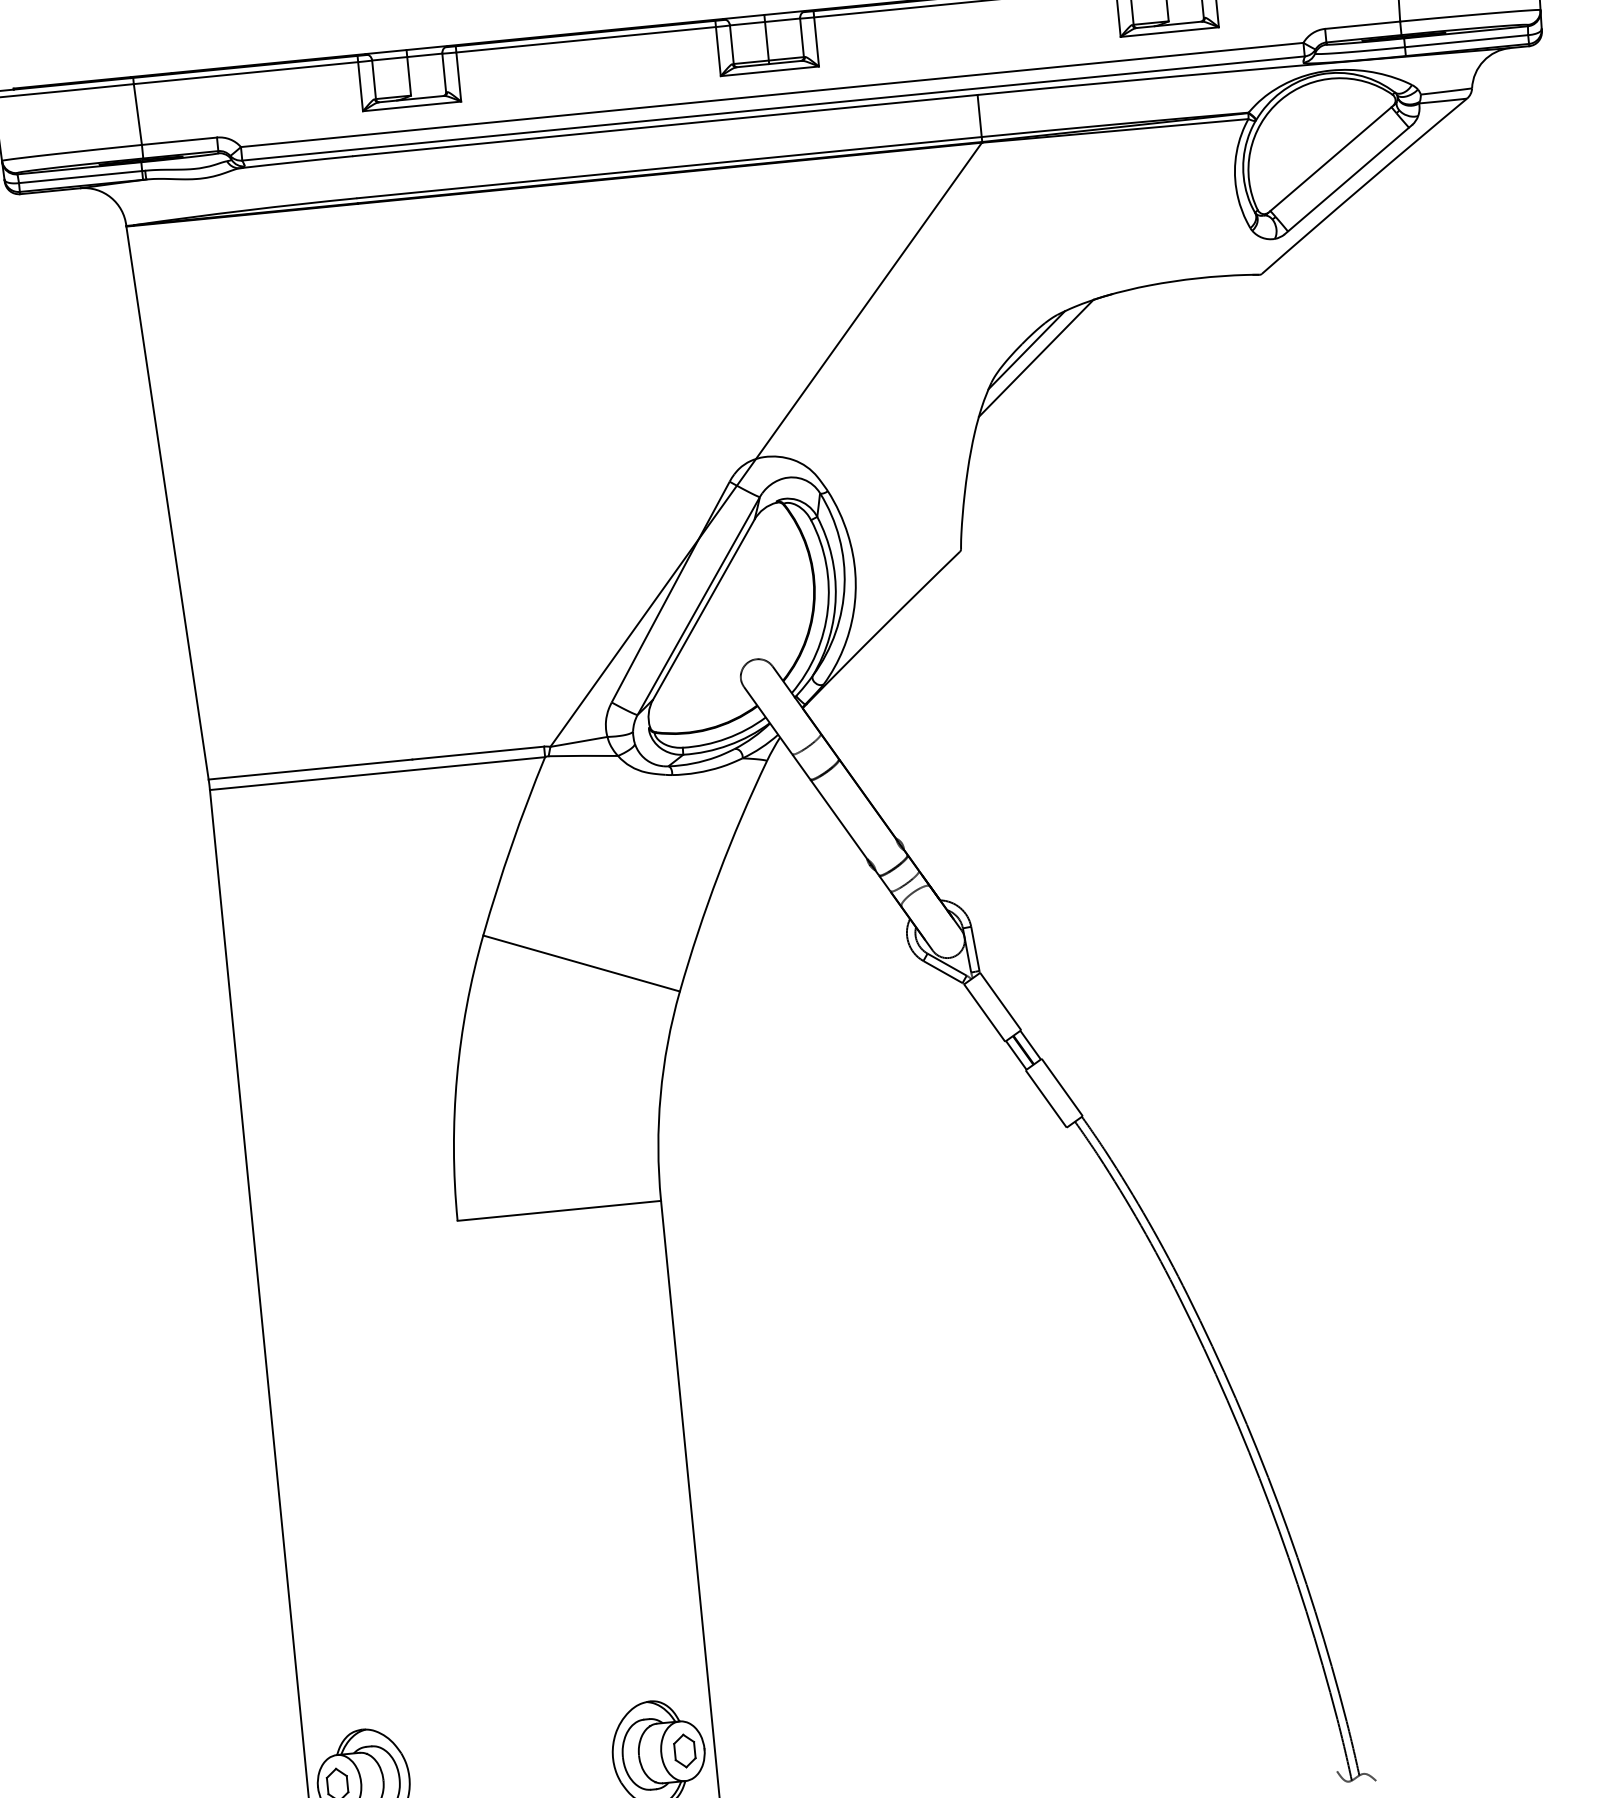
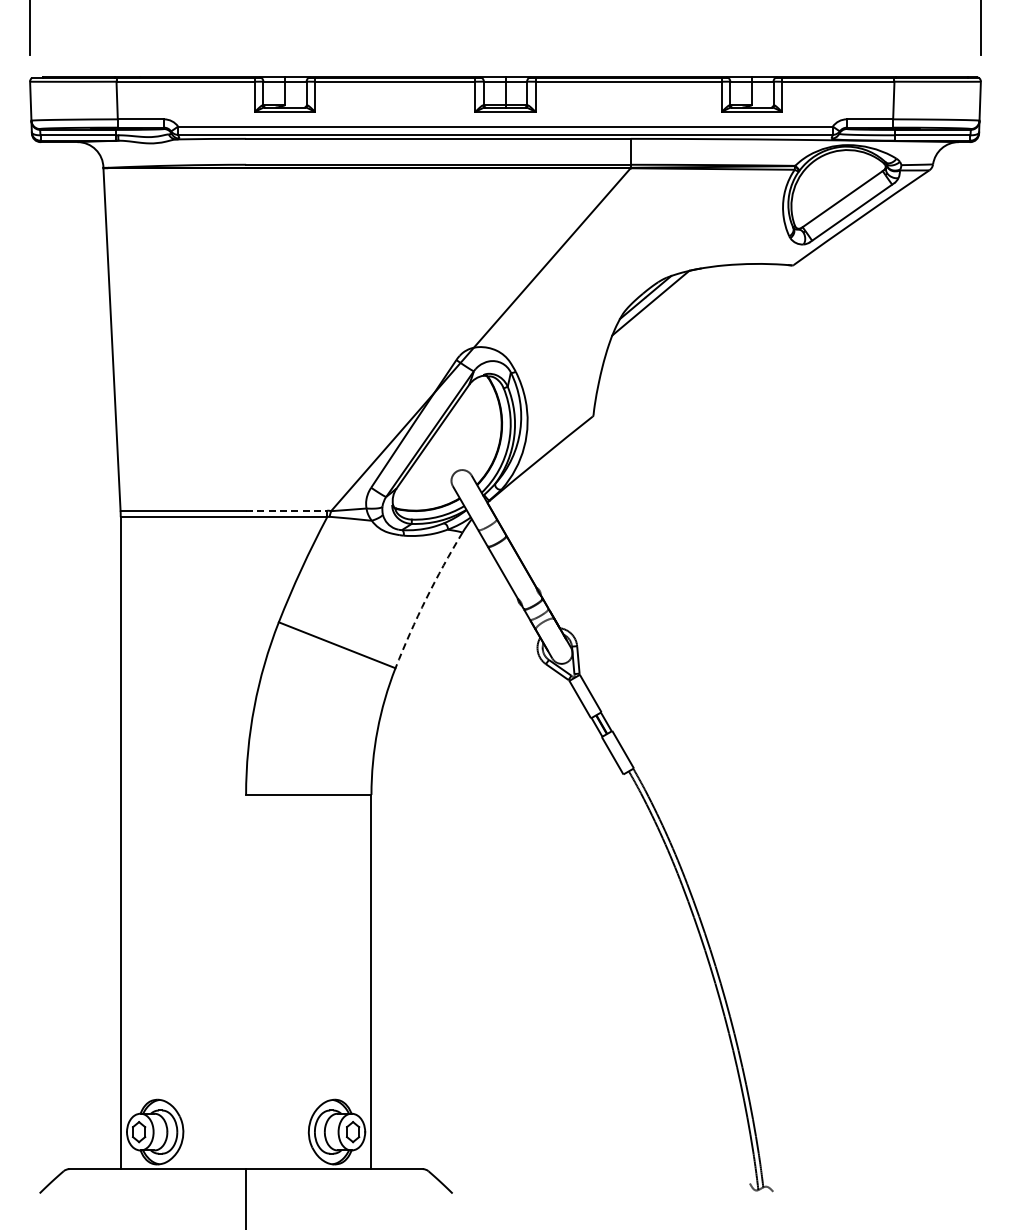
line: (477, 752) -> (286, 510), solid -> dashed
arc: (719, 875) -> (426, 599), solid -> dashed

